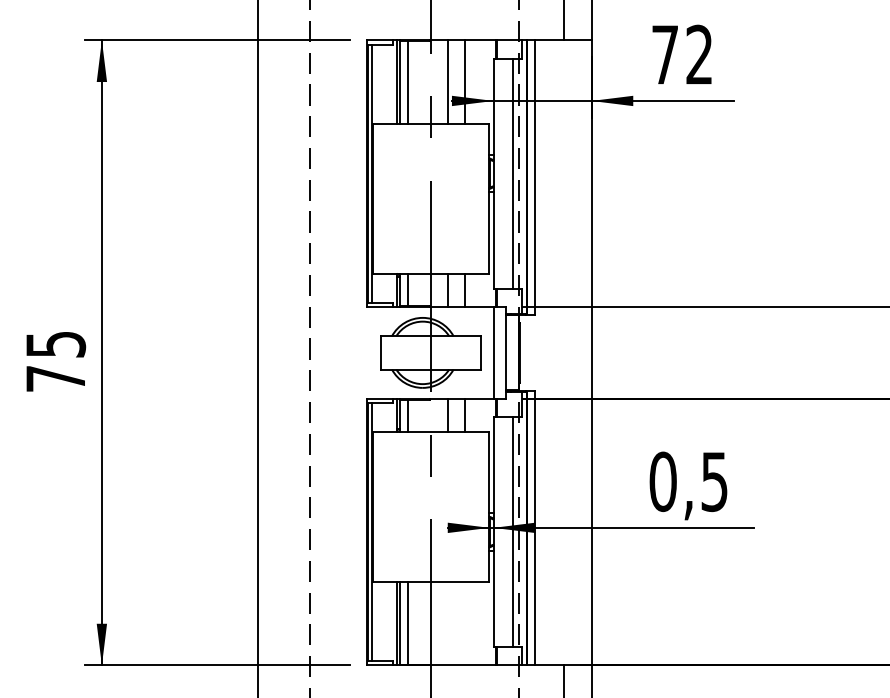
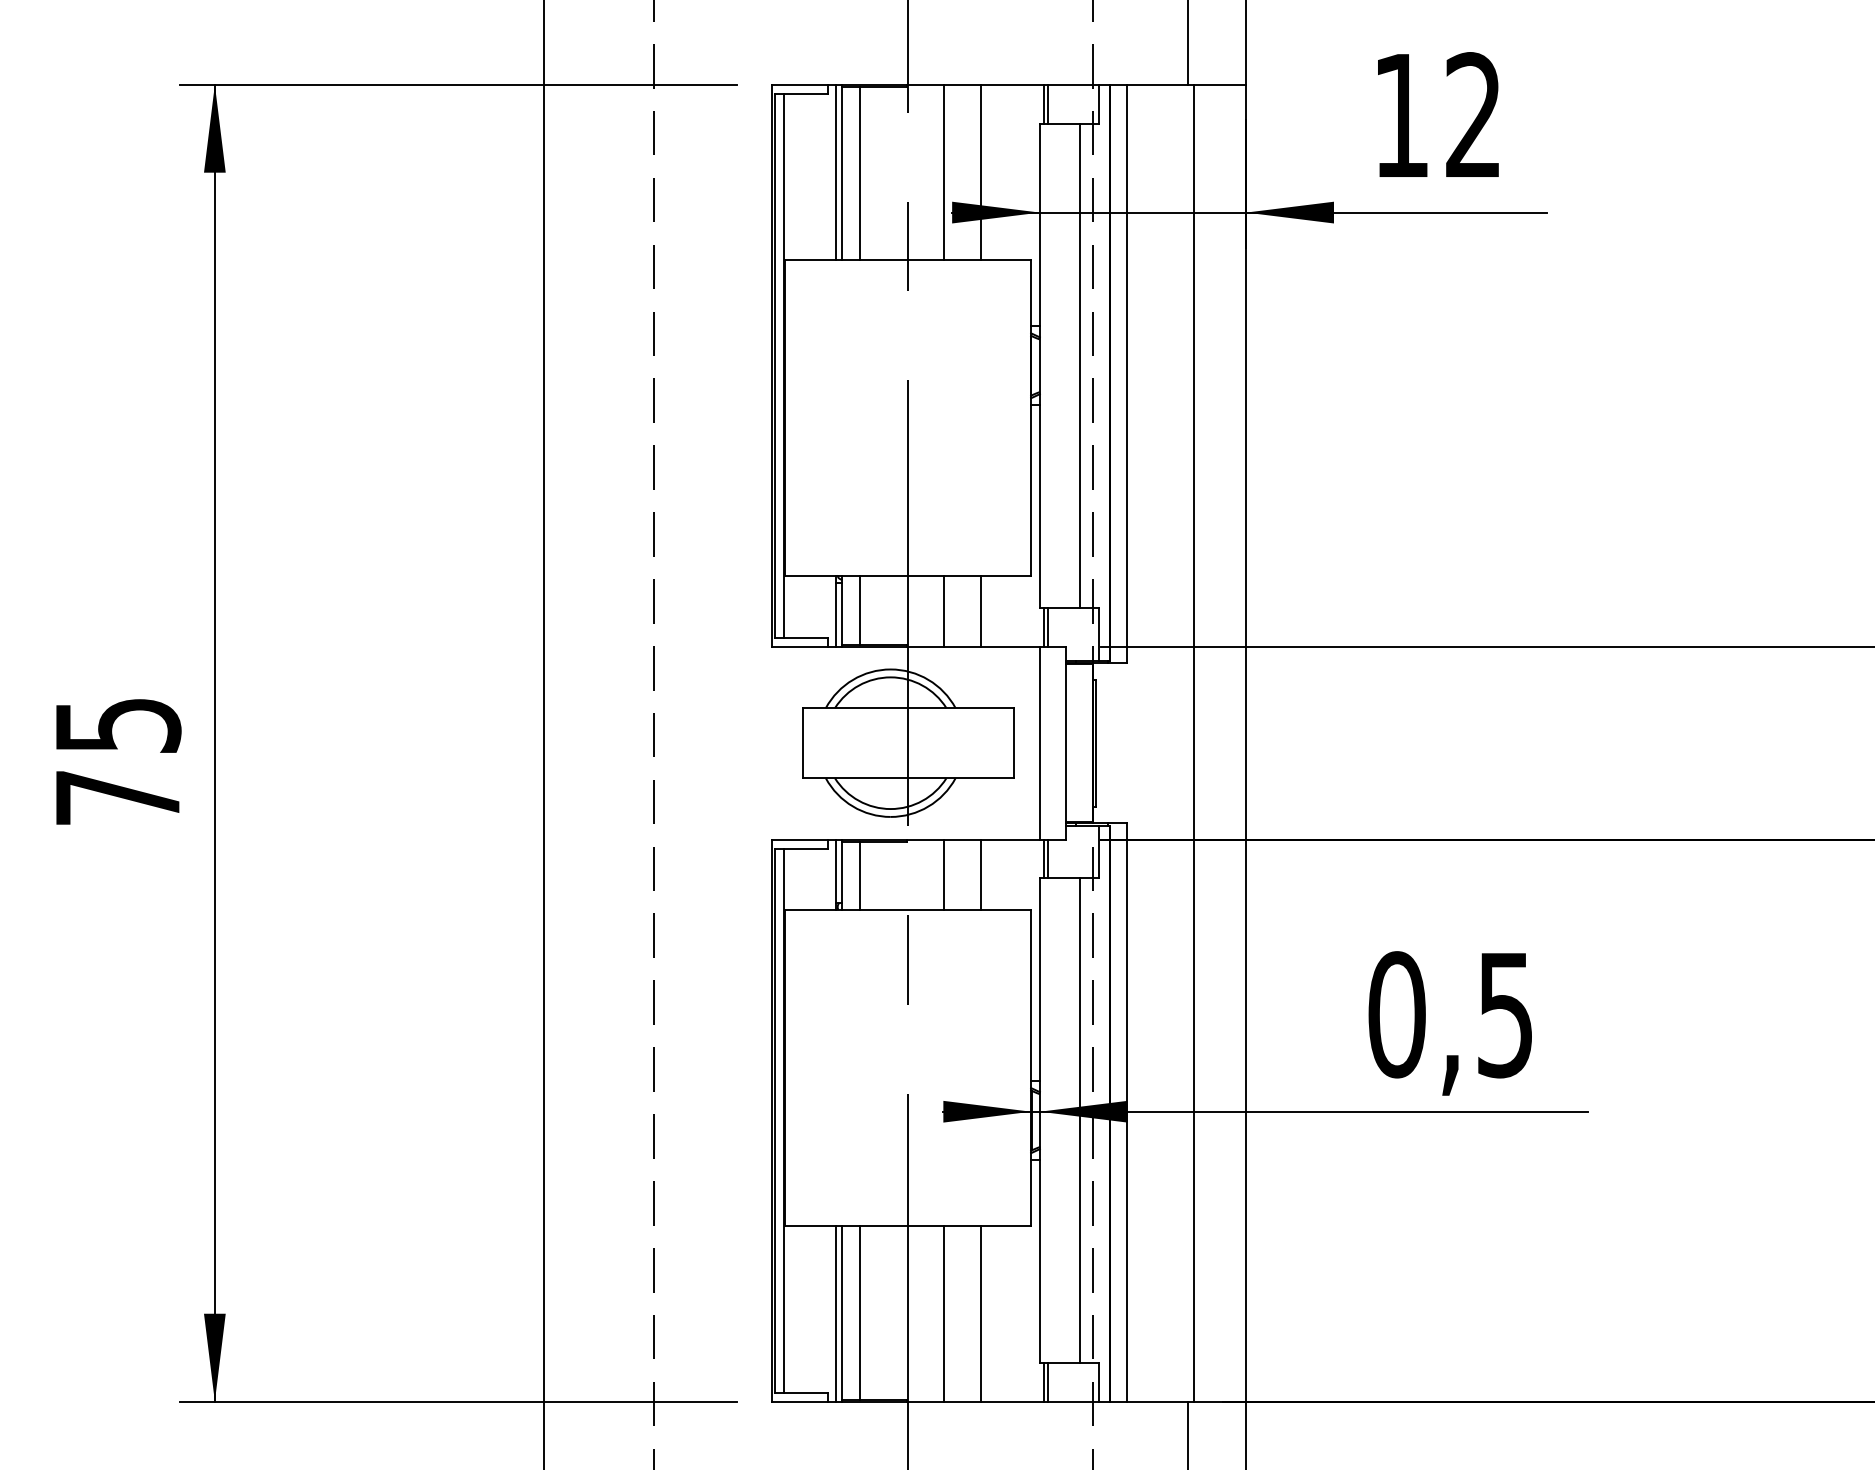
text: (664, 54) -> (1399, 114), 72 -> 12
line: (566, 352) -> (1193, 742), added
line: (448, 623) -> (944, 1313), added
line: (465, 623) -> (980, 1313), added

